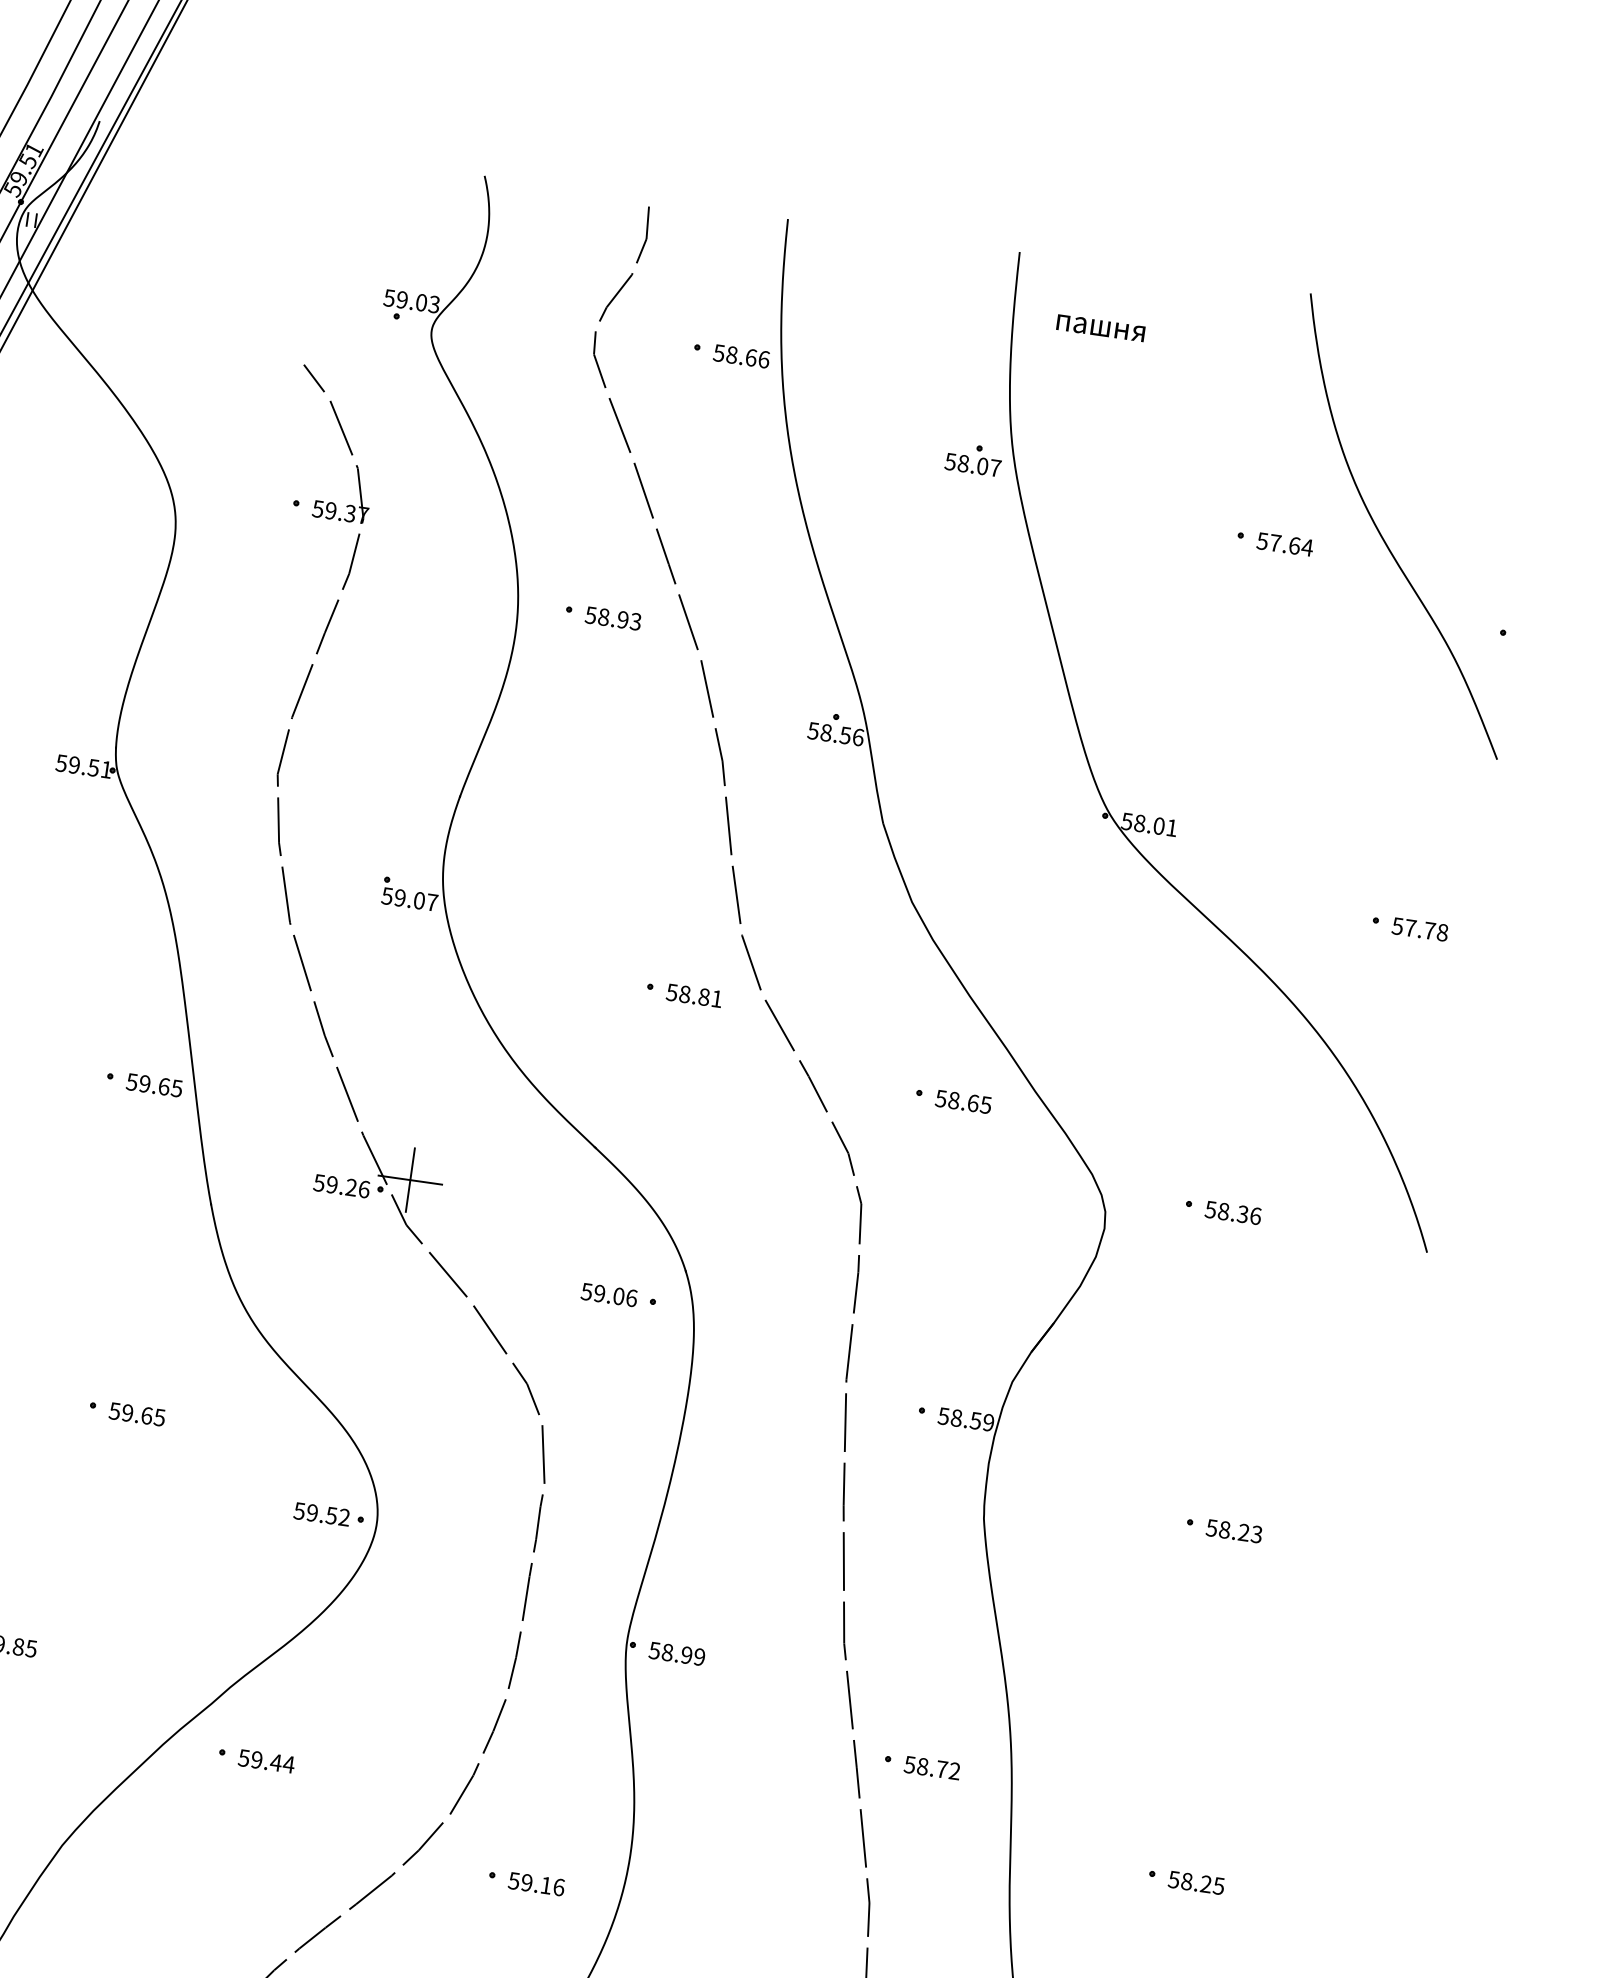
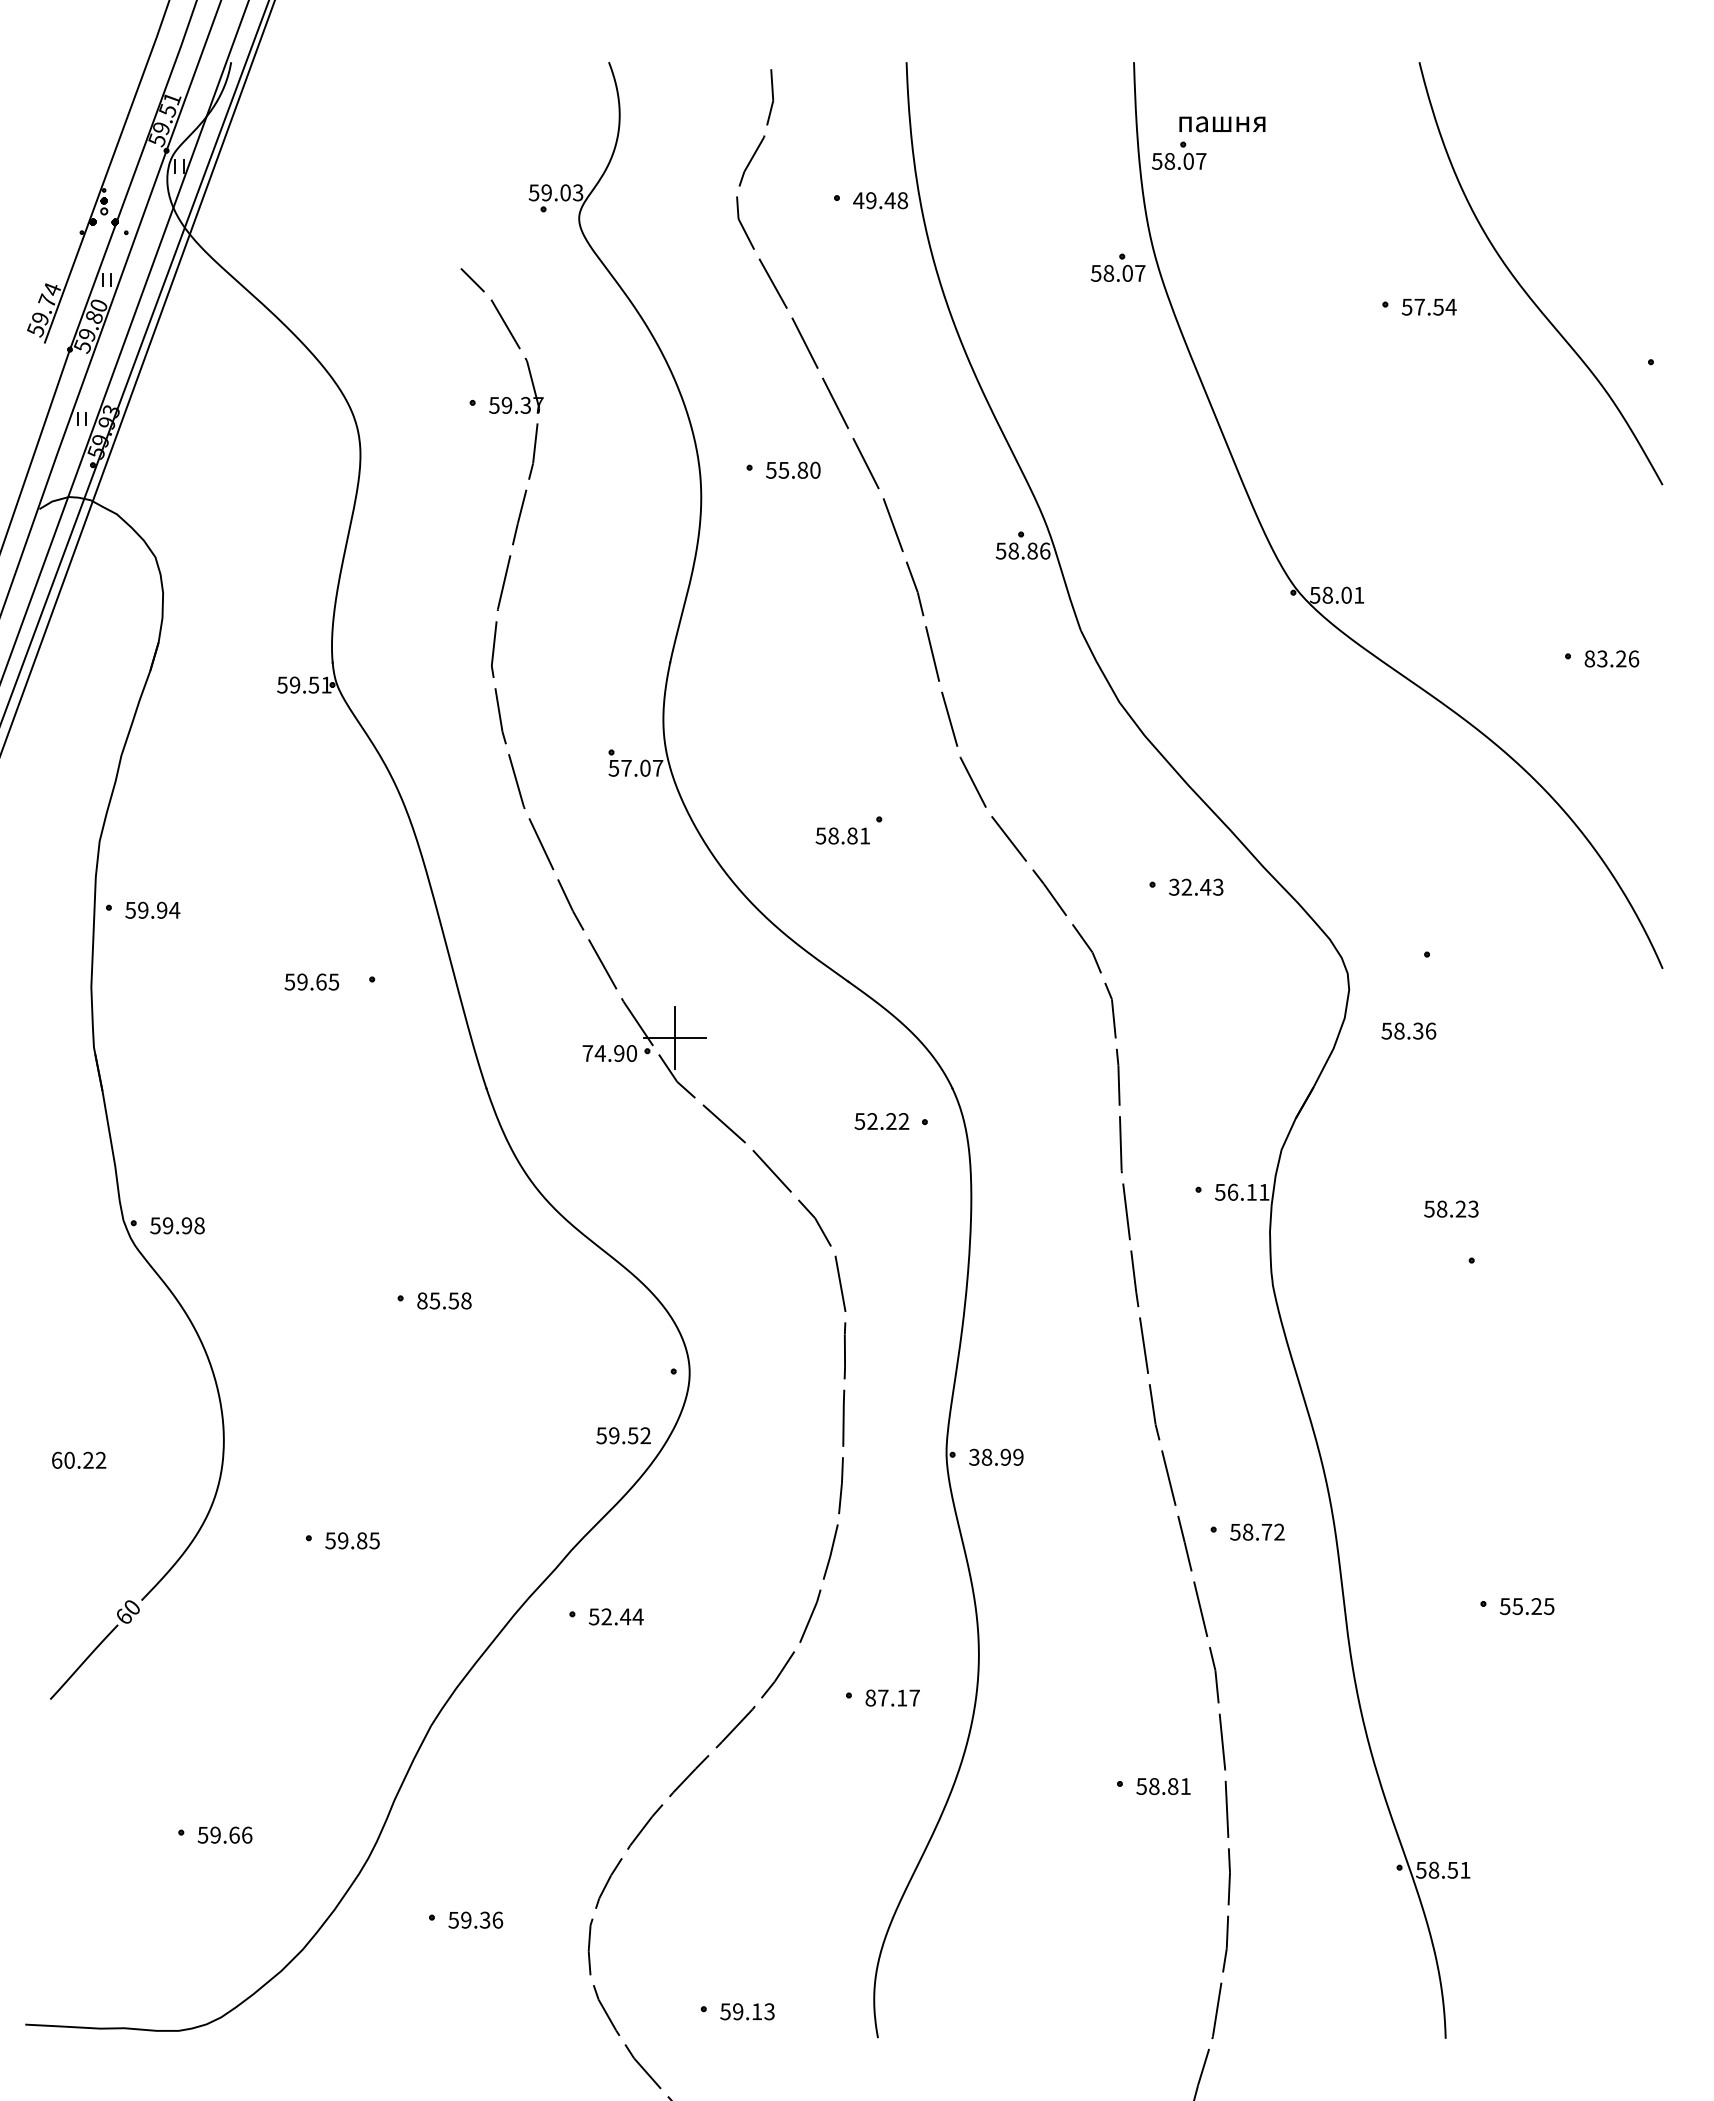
part: (1052, 353) -> (1179, 155), added
text: (741, 356) -> (880, 200), 58.66 -> 49.48
text: (1294, 545) -> (1438, 306), 57.64 -> 57.54
text: (619, 618) -> (799, 469), 58.93 -> 55.80
text: (845, 734) -> (1032, 550), 58.56 -> 58.86
text: (400, 897) -> (626, 767), 59.07 -> 57.07
text: (1419, 929) -> (1611, 658), 57.78 -> 83.26
text: (694, 995) -> (842, 835), moved
text: (154, 1084) -> (311, 981), moved
text: (963, 1101) -> (1196, 886), 58.65 -> 32.43
text: (341, 1186) -> (609, 1053), 59.26 -> 74.90
text: (1233, 1212) -> (1408, 1030), moved
text: (615, 1295) -> (888, 1121), 59.06 -> 52.22
text: (137, 1414) -> (444, 1300), 59.65 -> 85.58
text: (972, 1419) -> (1248, 1191), 58.59 -> 56.11
text: (321, 1514) -> (623, 1435), moved
text: (1234, 1530) -> (1451, 1208), moved
text: (654, 1649) -> (974, 1456), 58.99 -> 38.99
text: (256, 1759) -> (606, 1616), 59.44 -> 52.44
text: (1186, 1881) -> (1517, 1606), 58.25 -> 55.25
text: (536, 1883) -> (892, 1697), 59.16 -> 87.17

